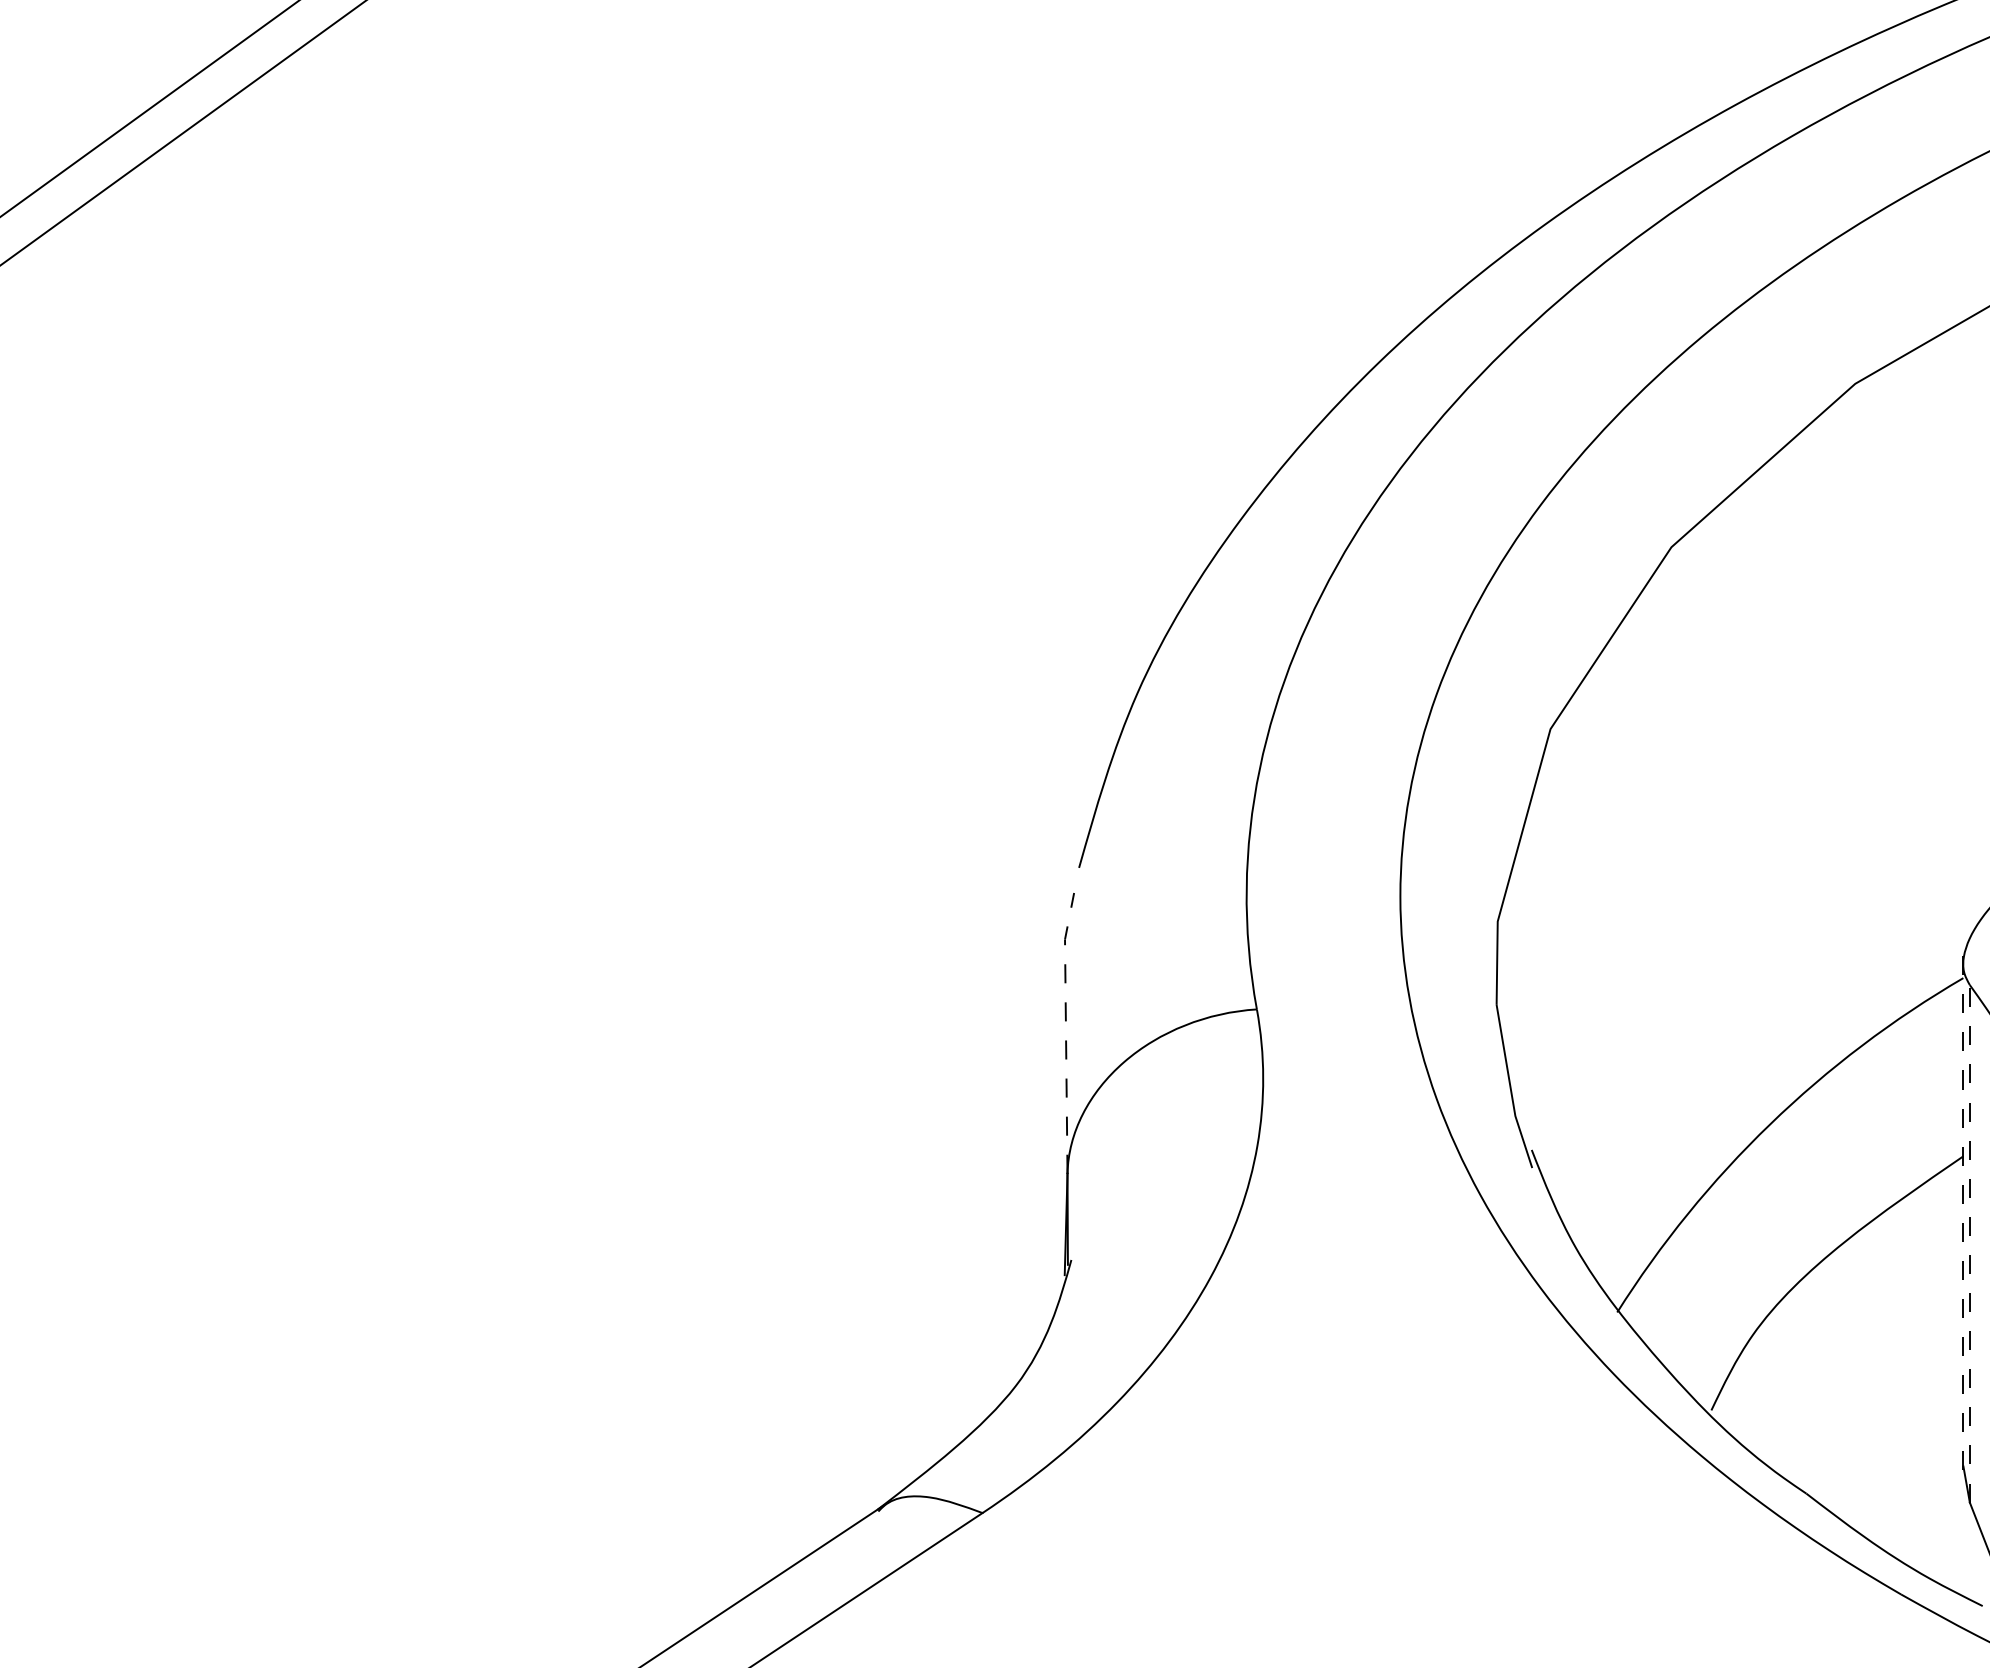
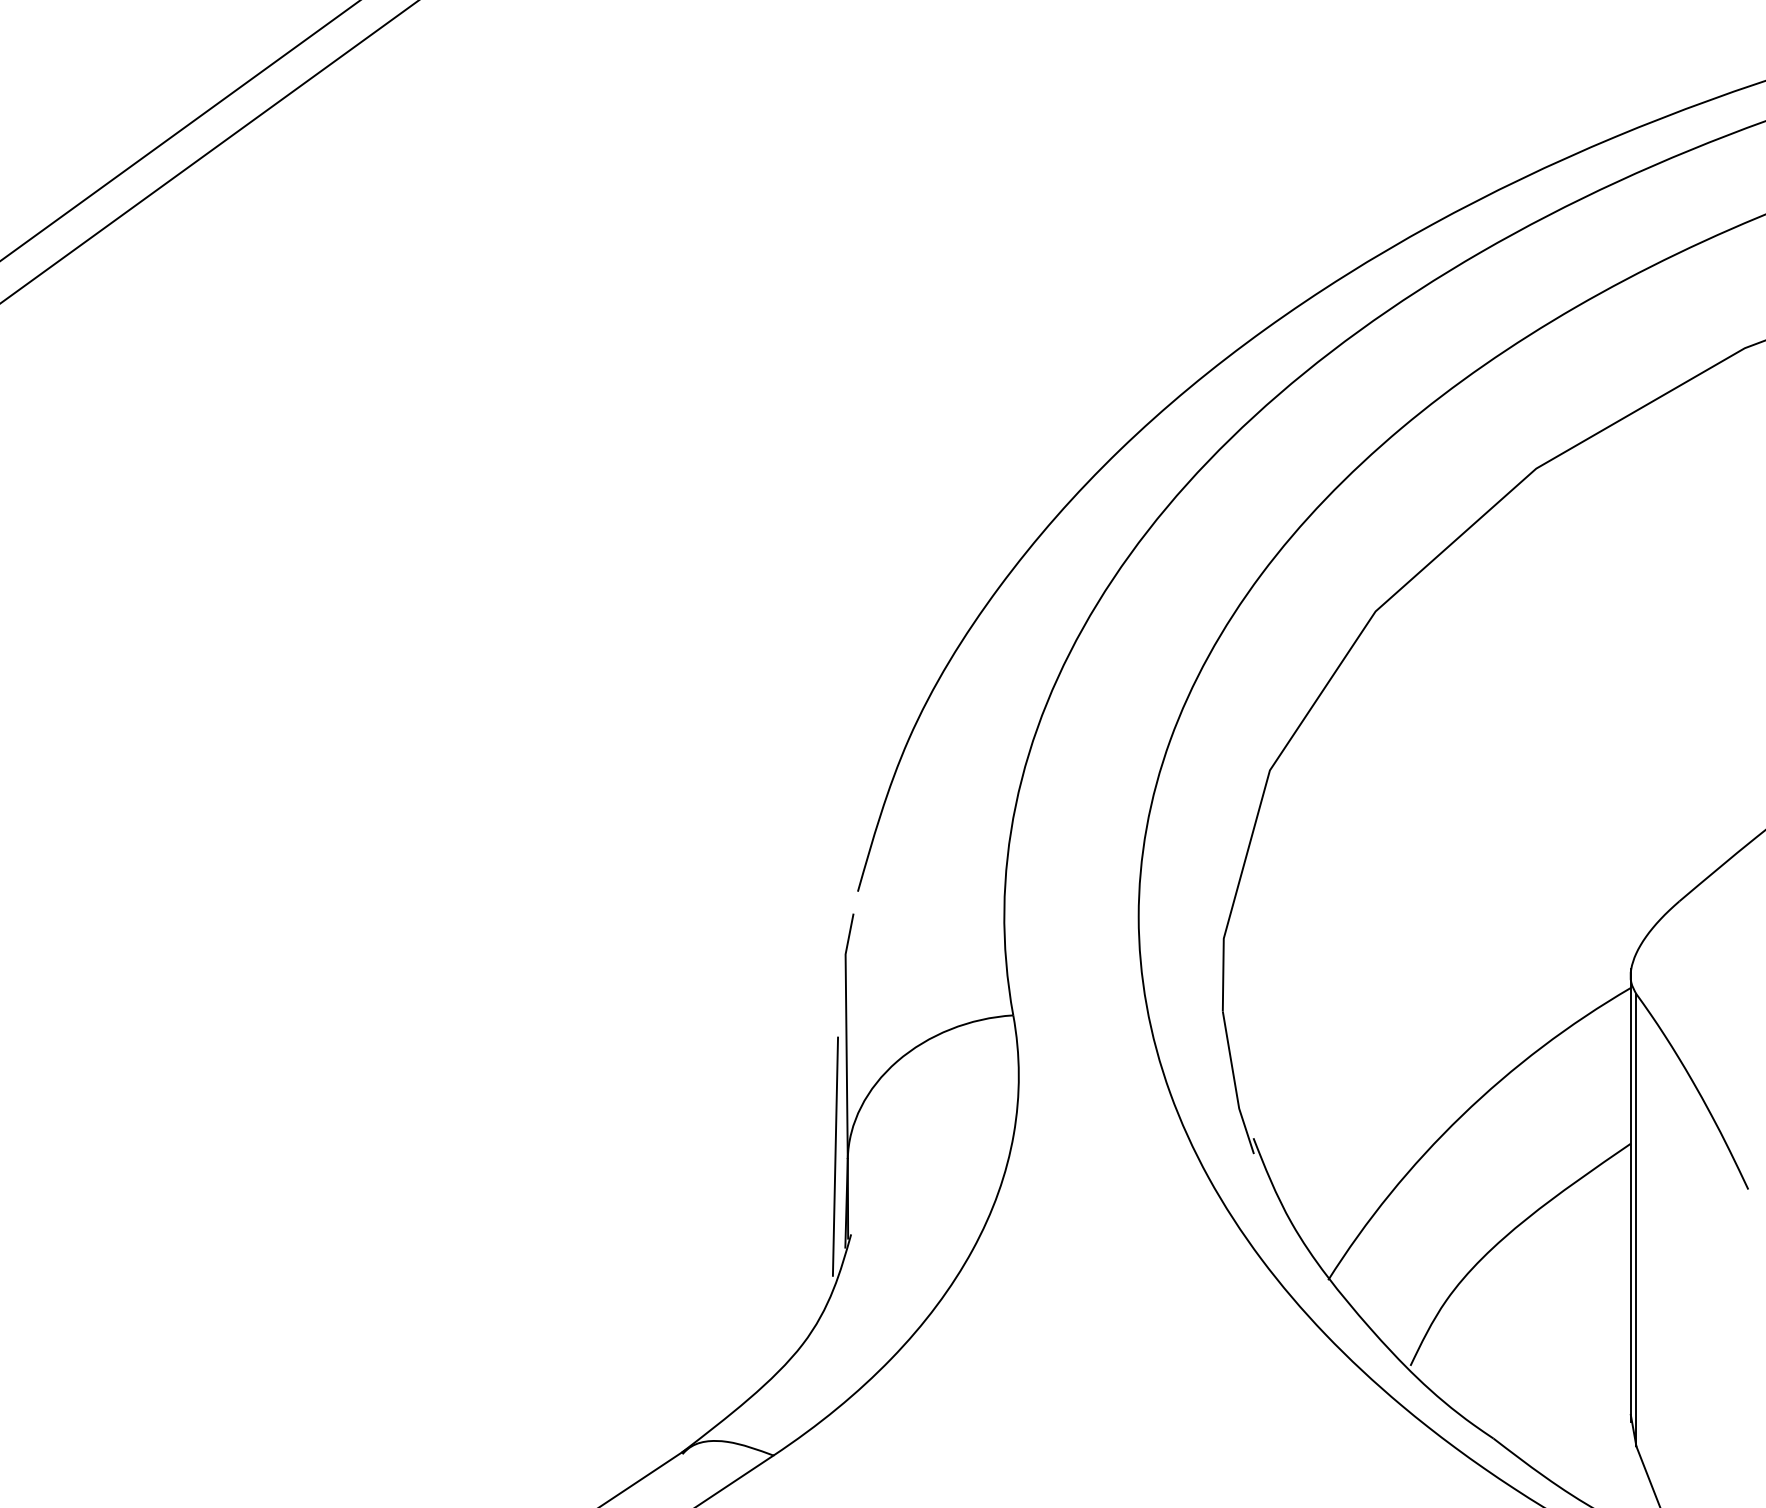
line: (1066, 1032) -> (846, 1035), dashed -> solid
line: (1053, 1170) -> (835, 1156), added
line: (1963, 1215) -> (1630, 1195), dashed -> solid
line: (1969, 1242) -> (1636, 1219), dashed -> solid

